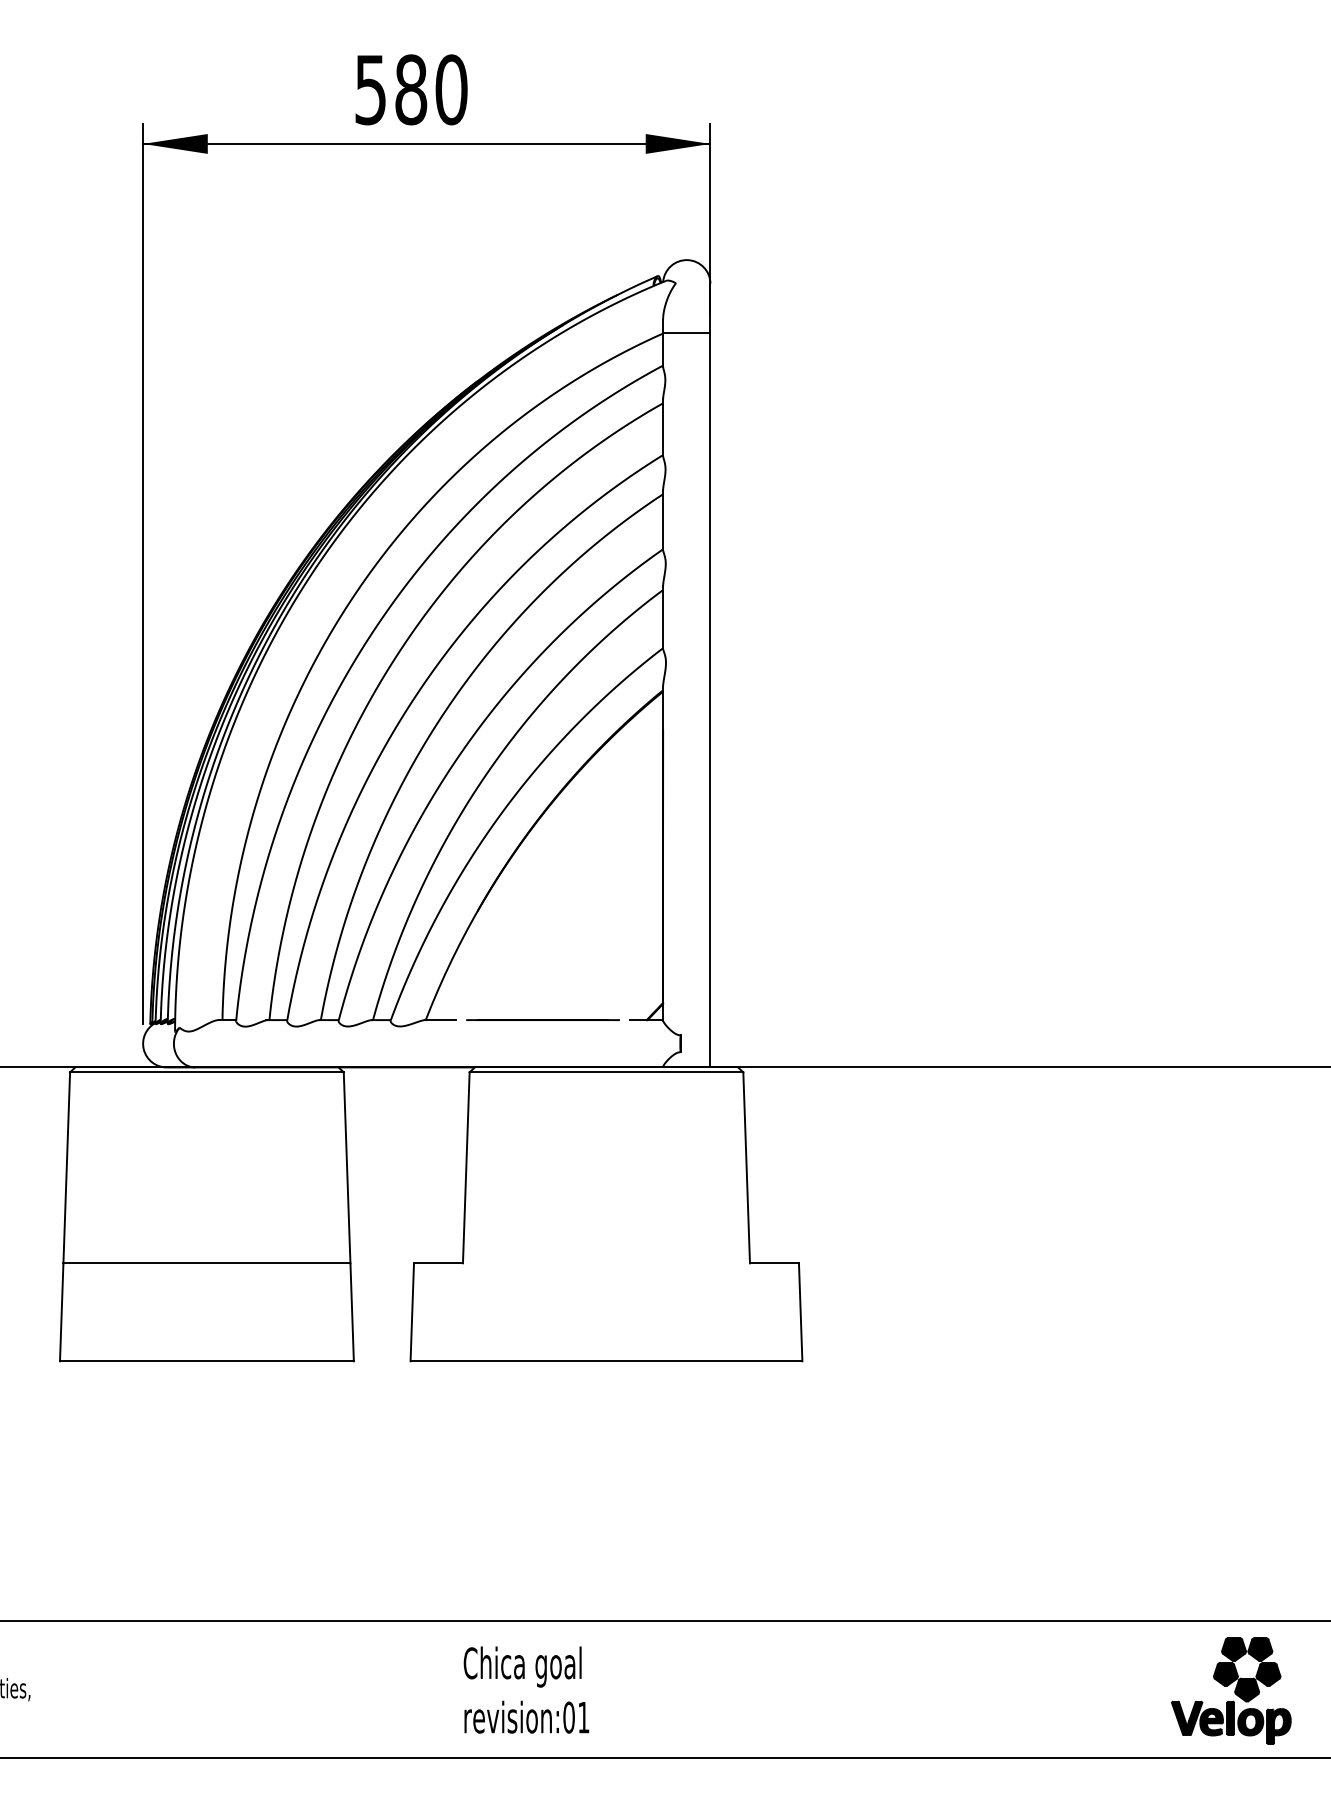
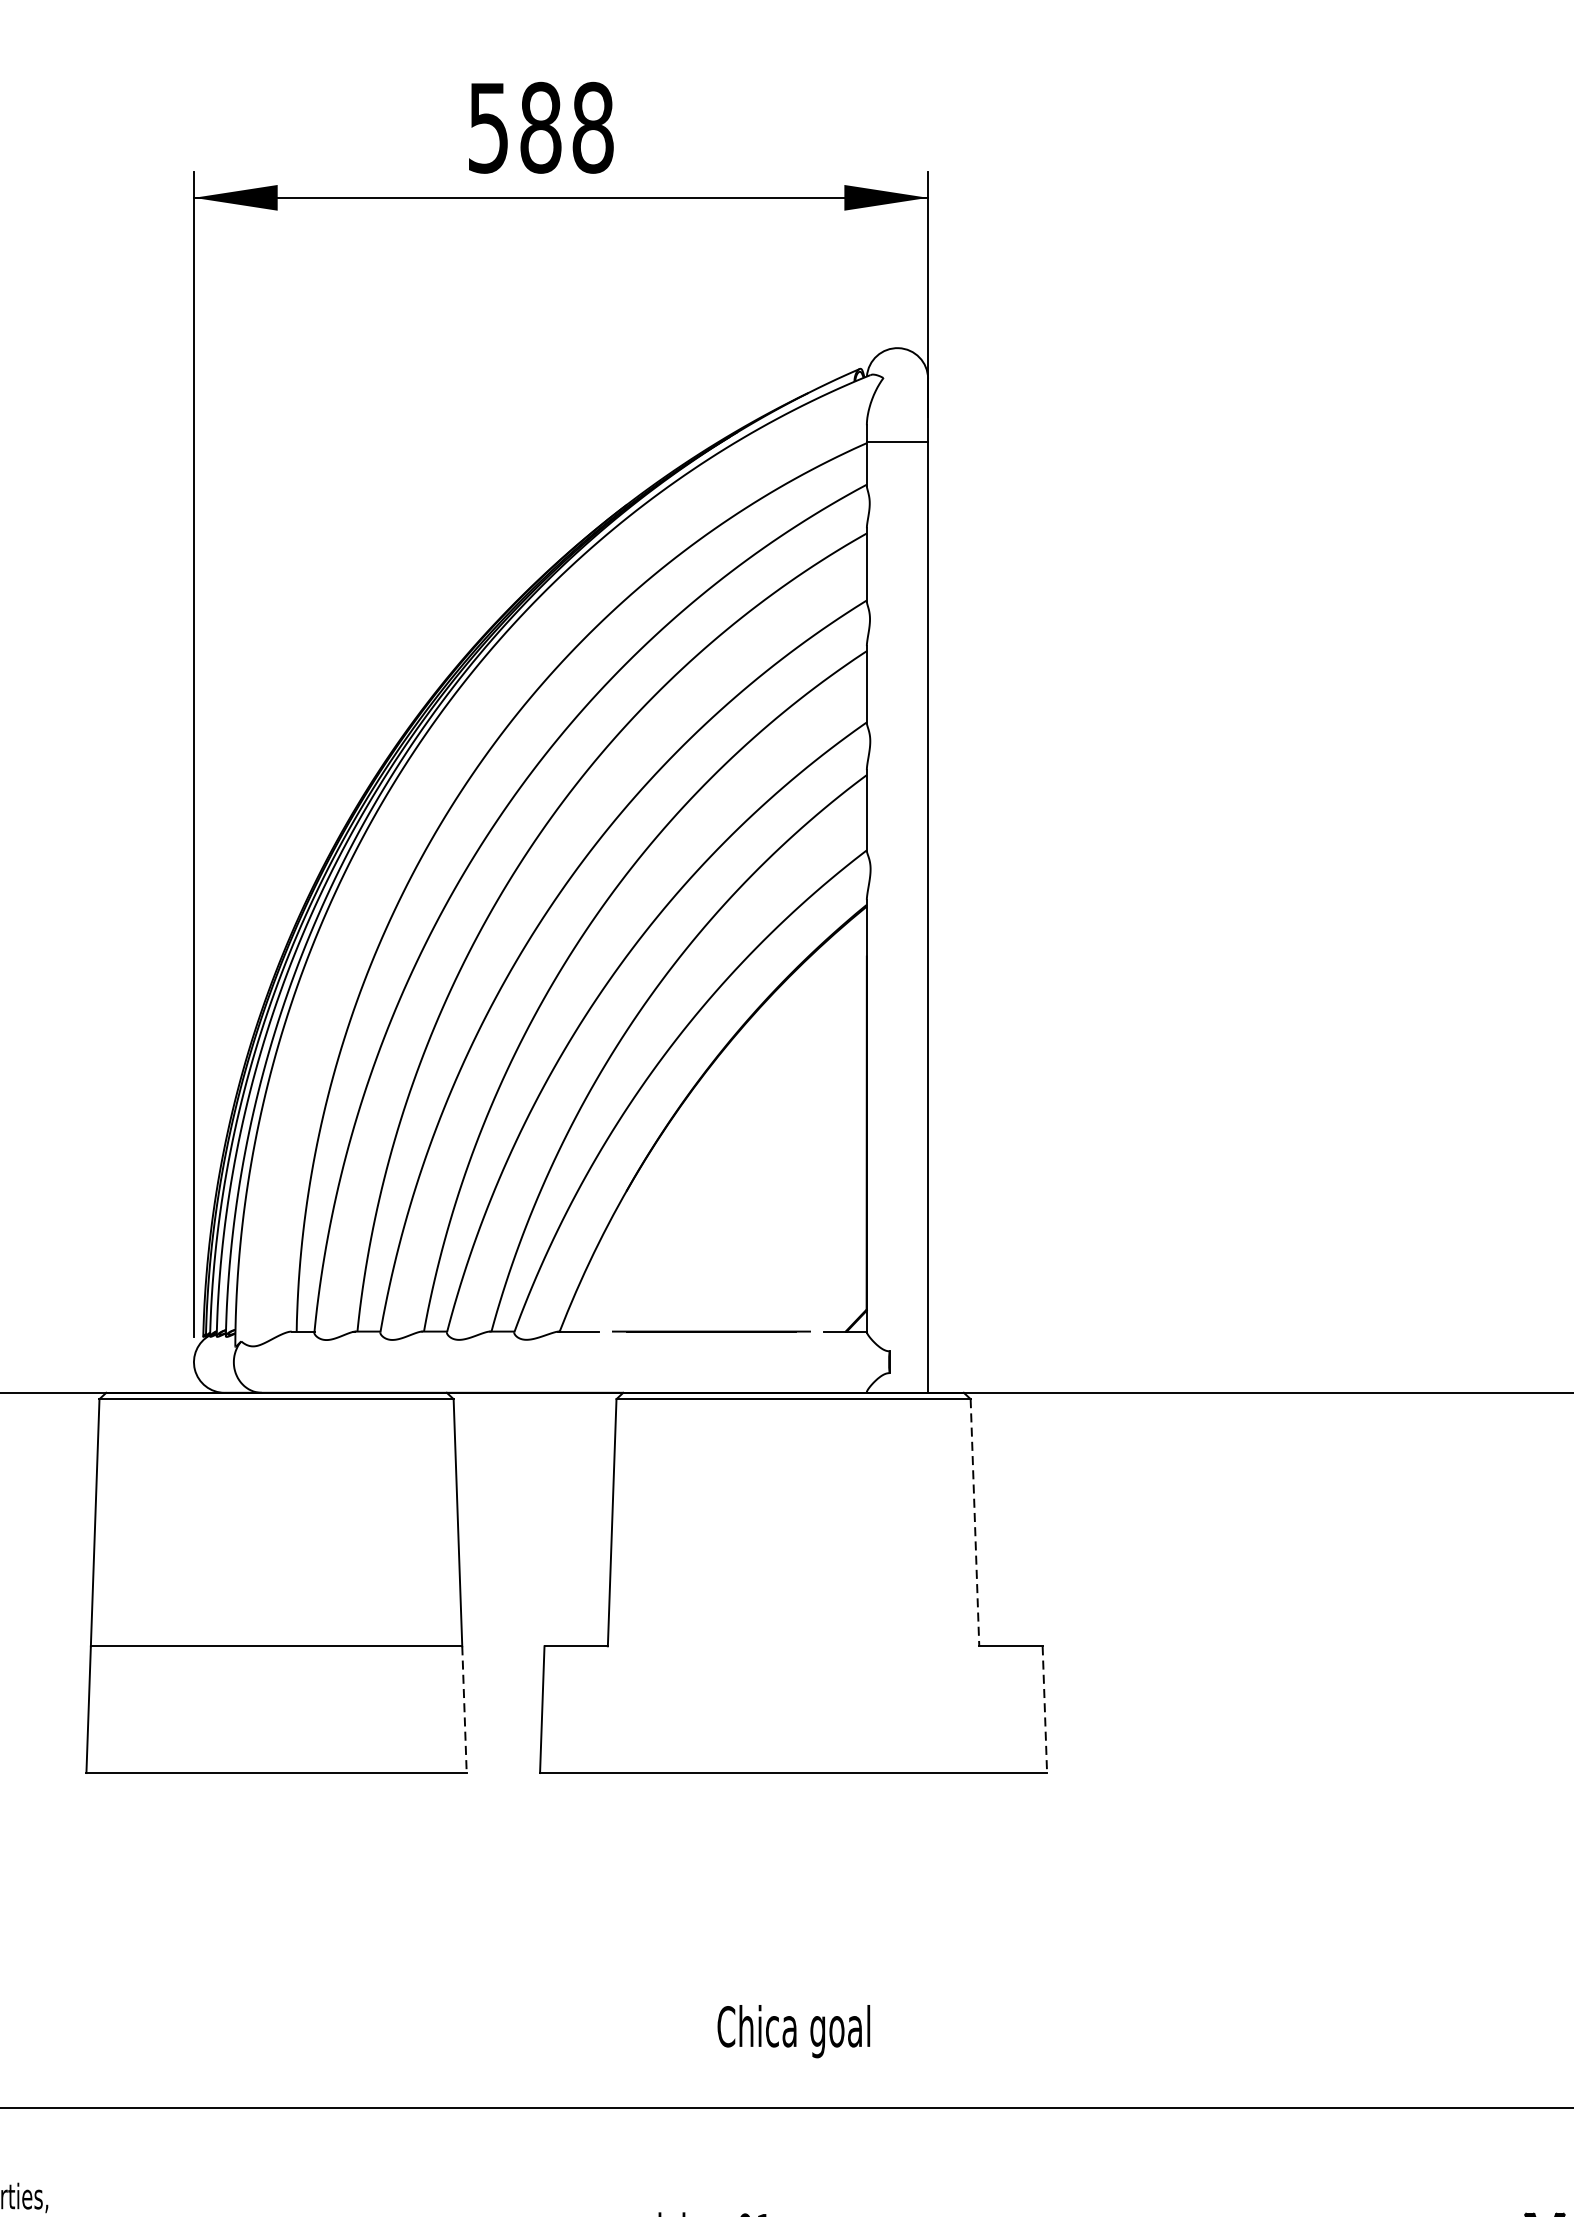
text: (451, 89) -> (593, 127), 580 -> 588
line: (746, 1167) -> (974, 1522), solid -> dashed
line: (352, 1312) -> (464, 1709), solid -> dashed
line: (800, 1312) -> (1044, 1709), solid -> dashed
text: (522, 1666) -> (793, 2030), moved

